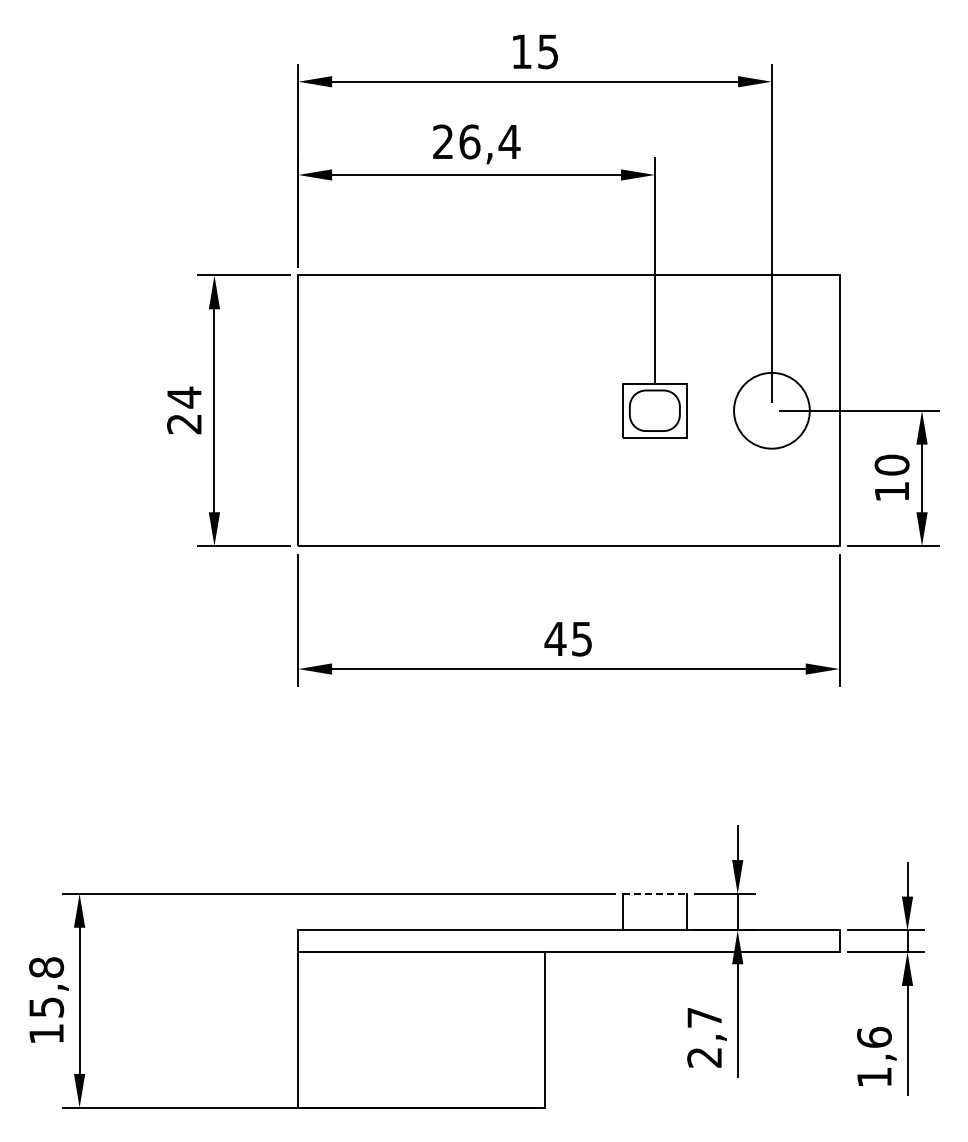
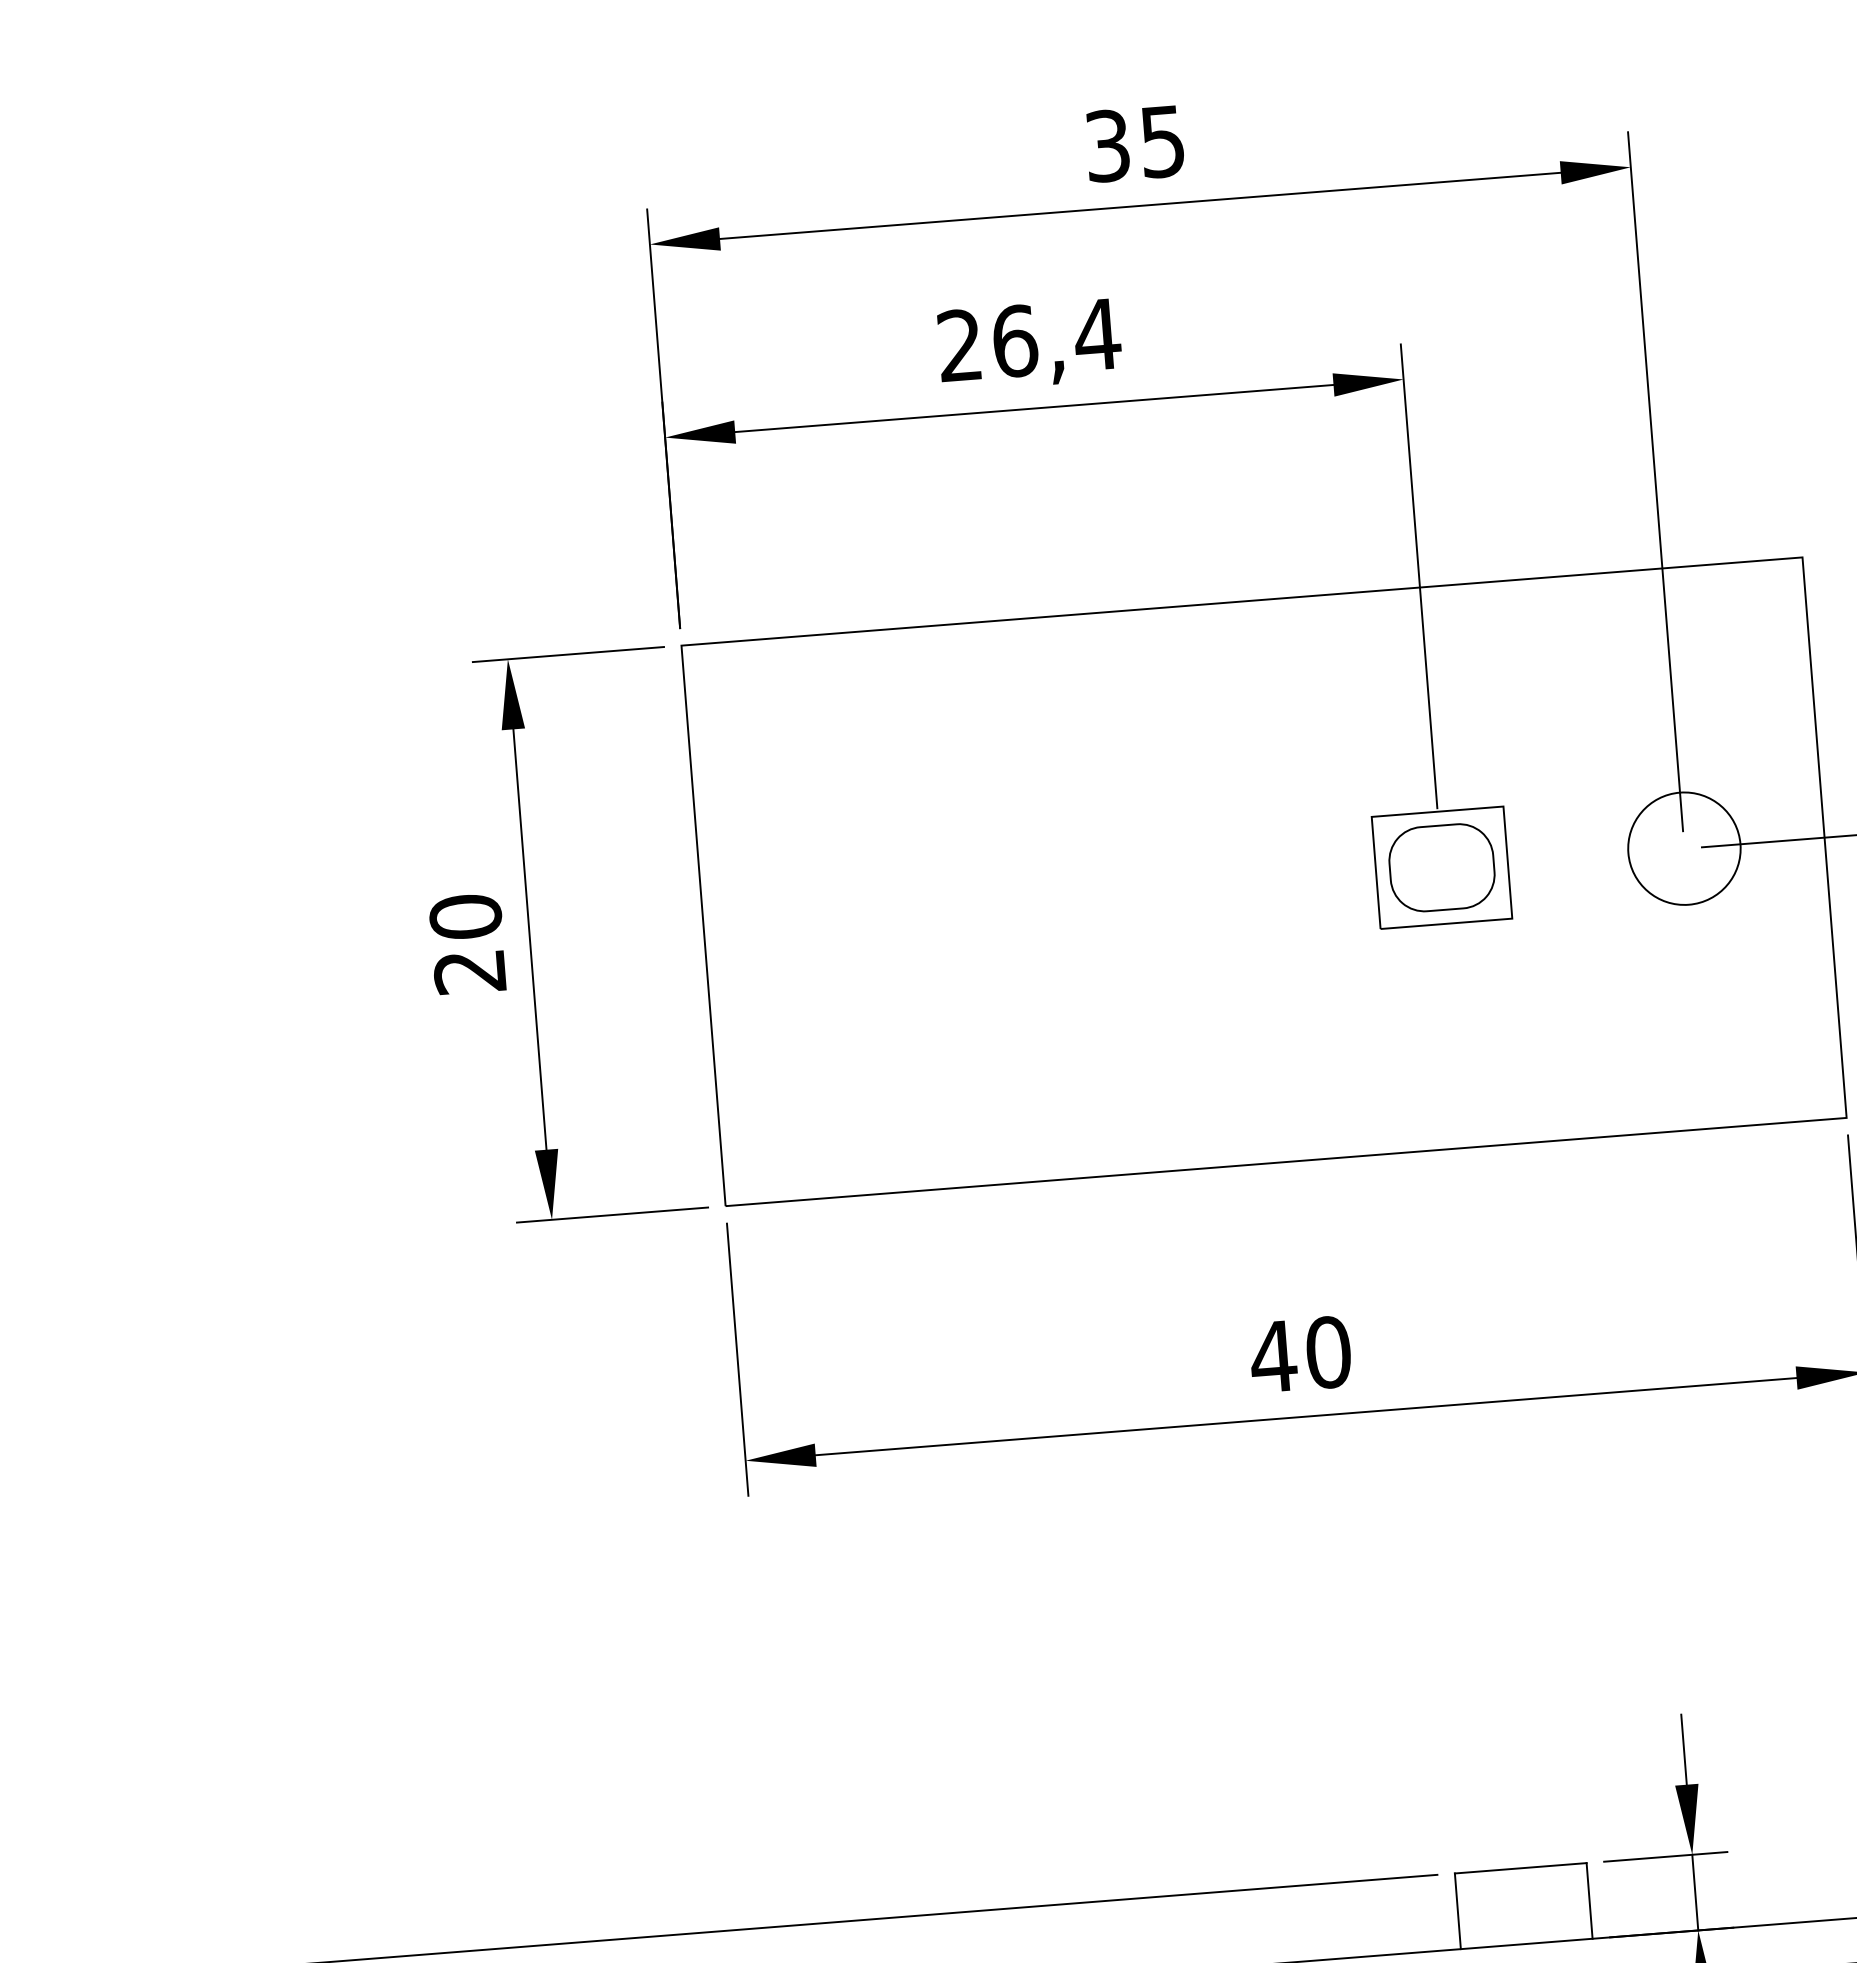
text: (521, 51) -> (1107, 145), 15 -> 35
text: (184, 397) -> (465, 916), 24 -> 20
circle: (771, 410) -> (1683, 848), size x0.71
text: (581, 638) -> (1327, 1351), 45 -> 40
line: (654, 893) -> (1519, 1867), dashed -> solid

